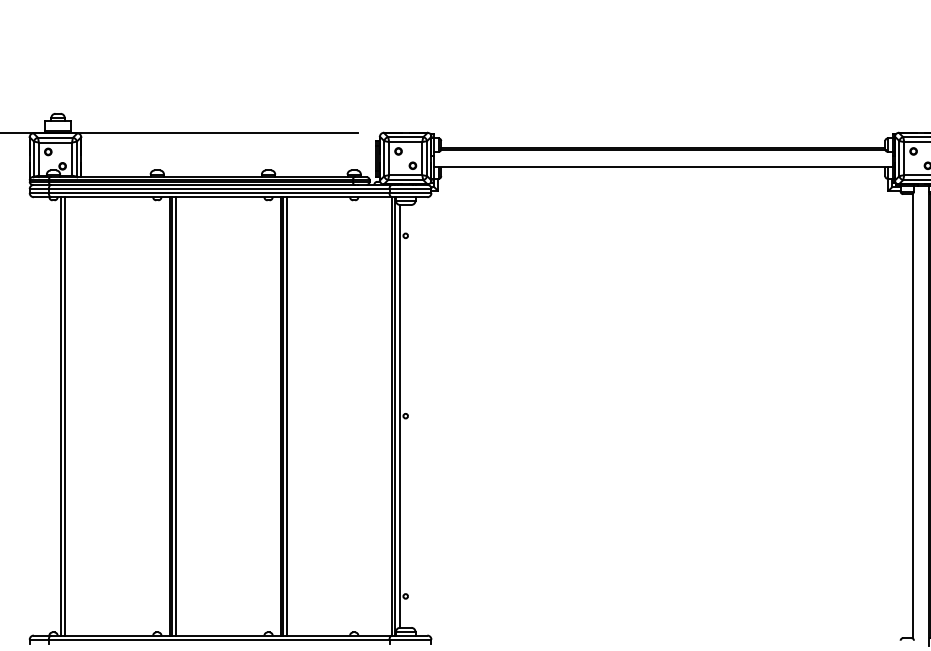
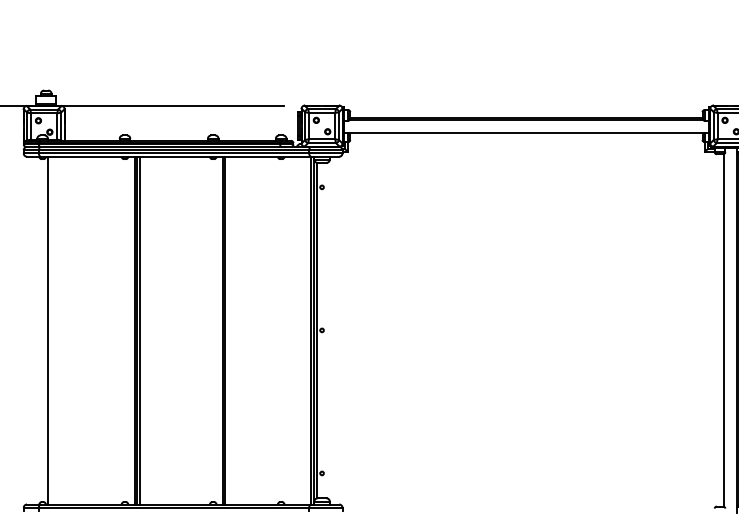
line: (64, 416) -> (51, 330), removed
line: (287, 416) -> (228, 330), removed

